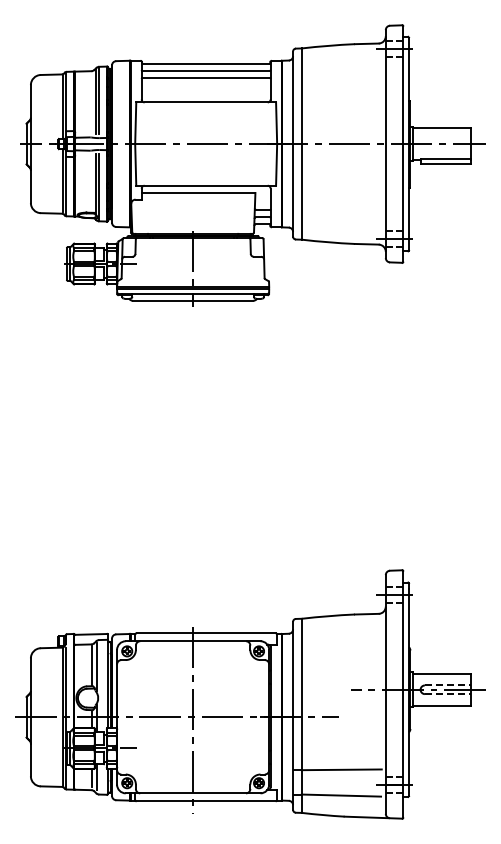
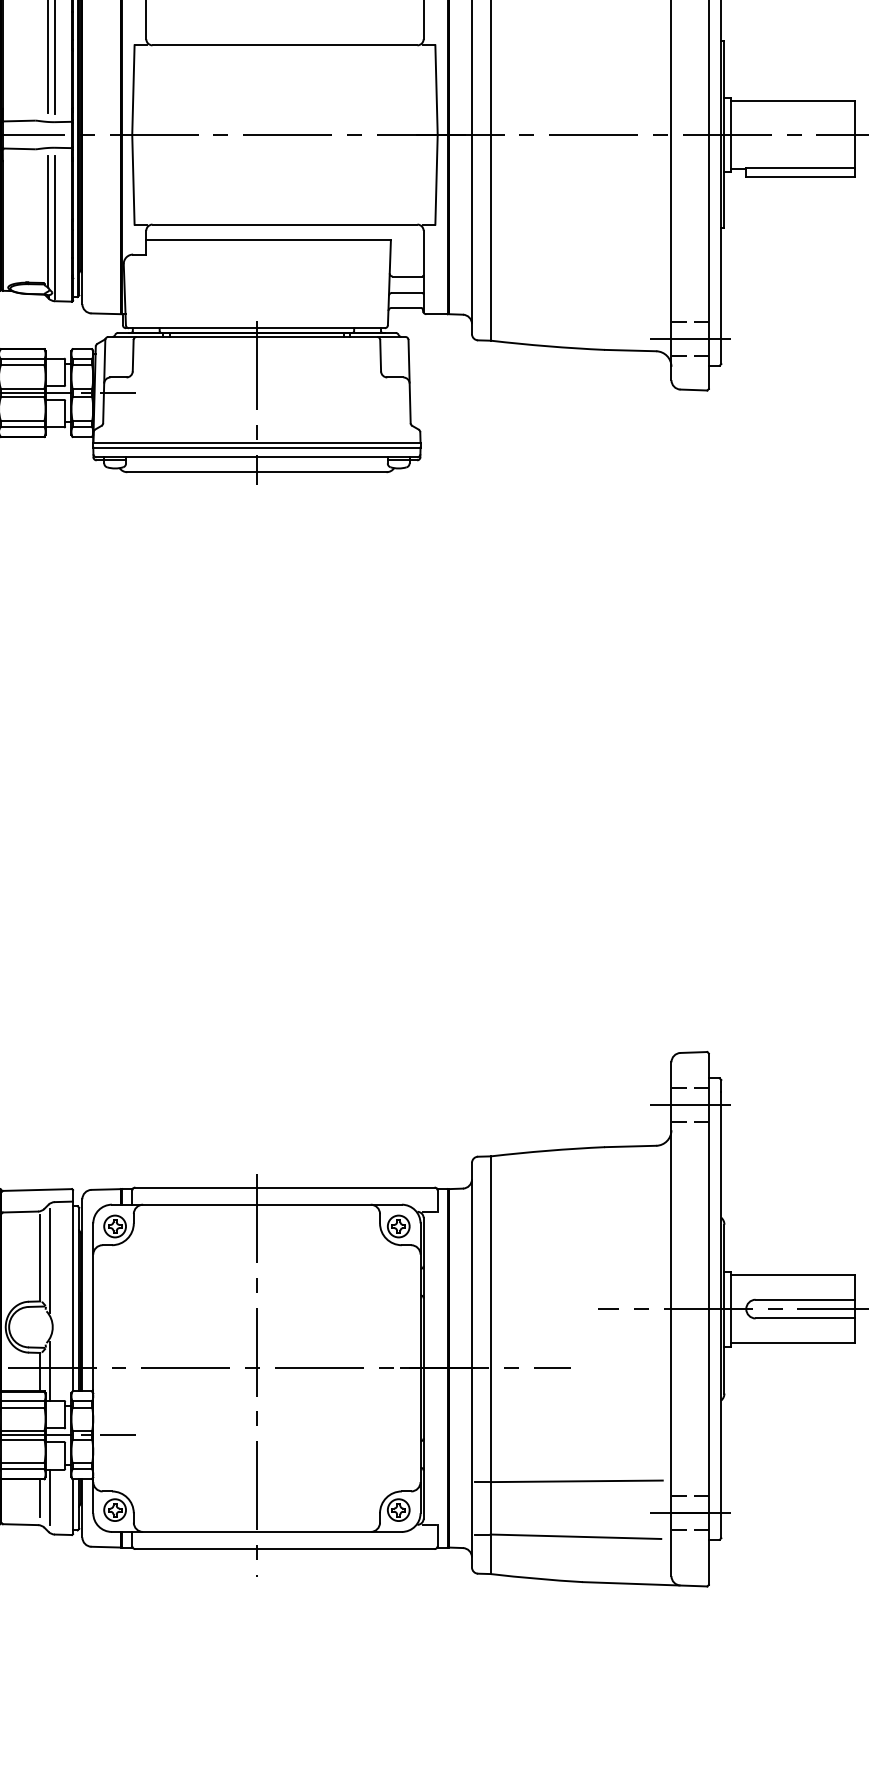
line: (448, 685) -> (806, 1299), dashed -> solid
line: (448, 694) -> (806, 1319), dashed -> solid

